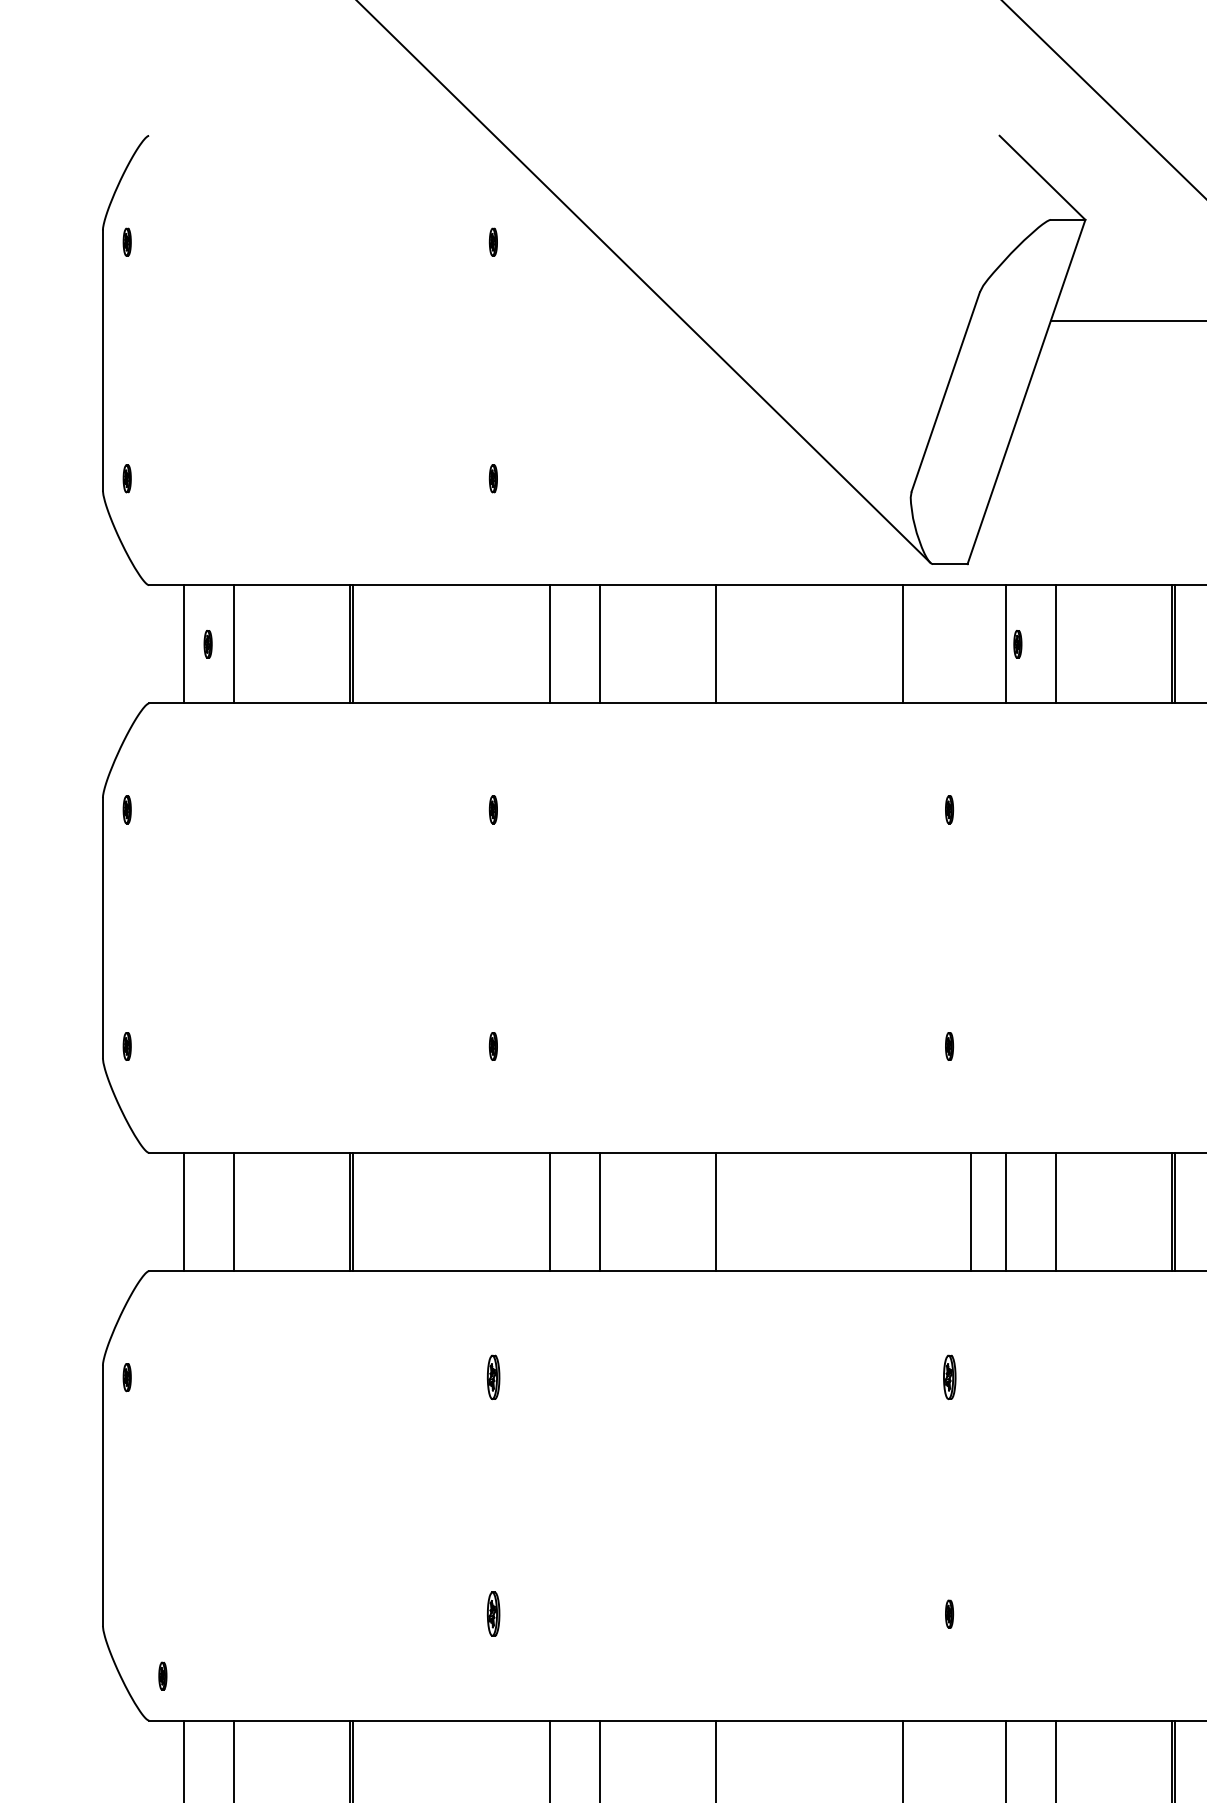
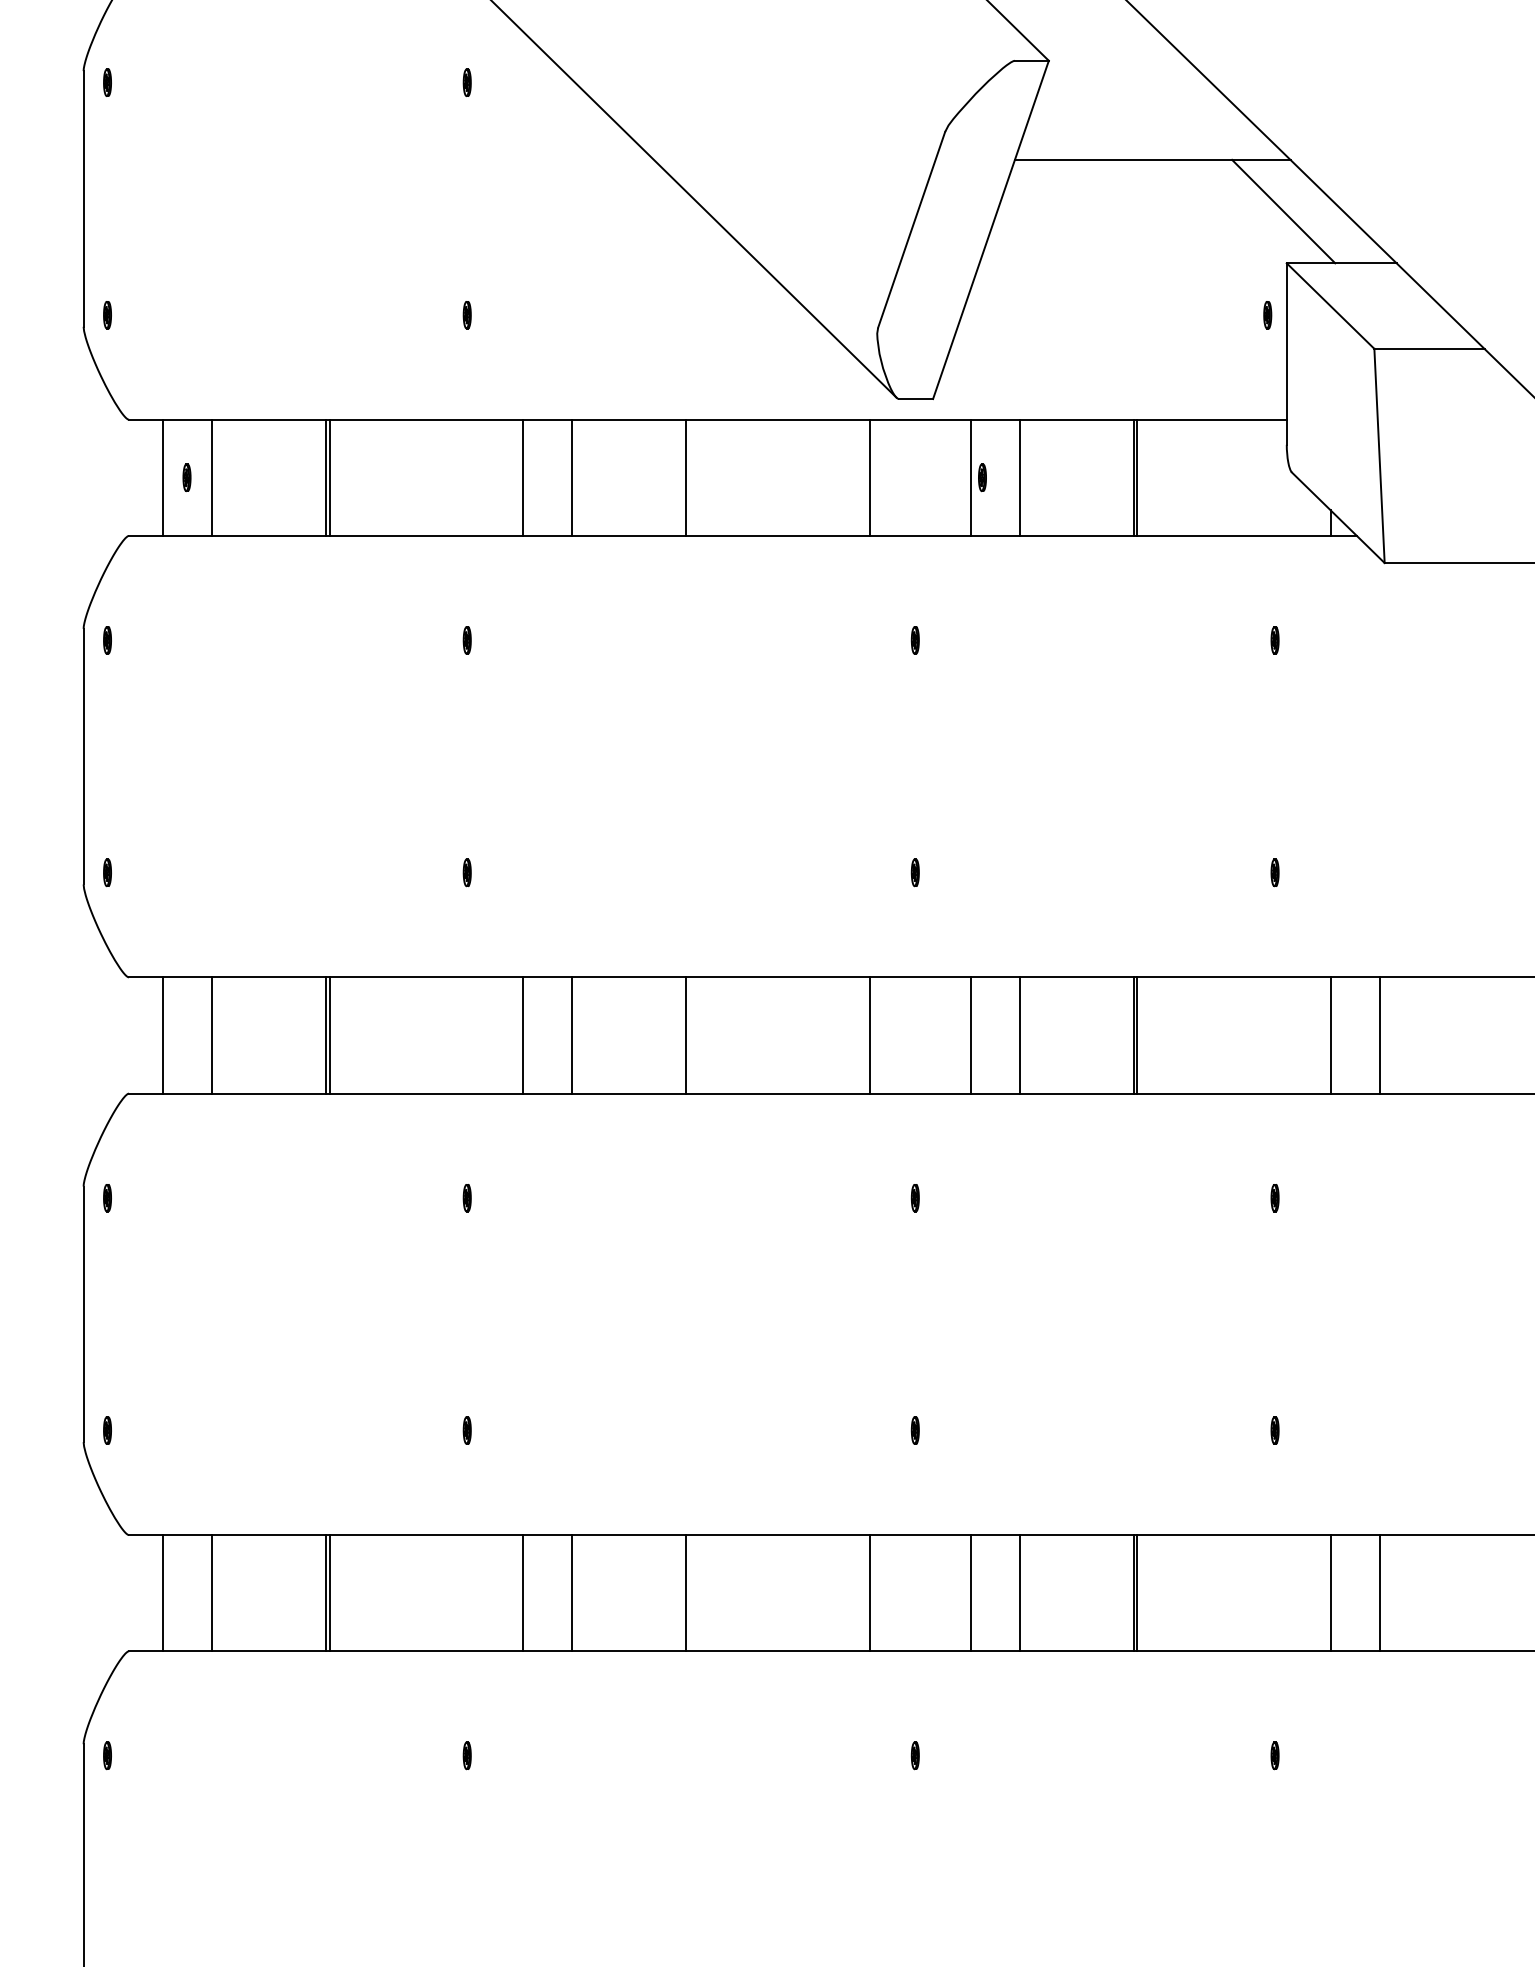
line: (971, 1212) -> (869, 1035), moved
part: (492, 1377) -> (466, 1198), size x0.62
part: (948, 1377) -> (914, 1198), size x0.62
part: (492, 1614) -> (466, 1430), size x0.62
part: (162, 1676) -> (107, 1430), moved

